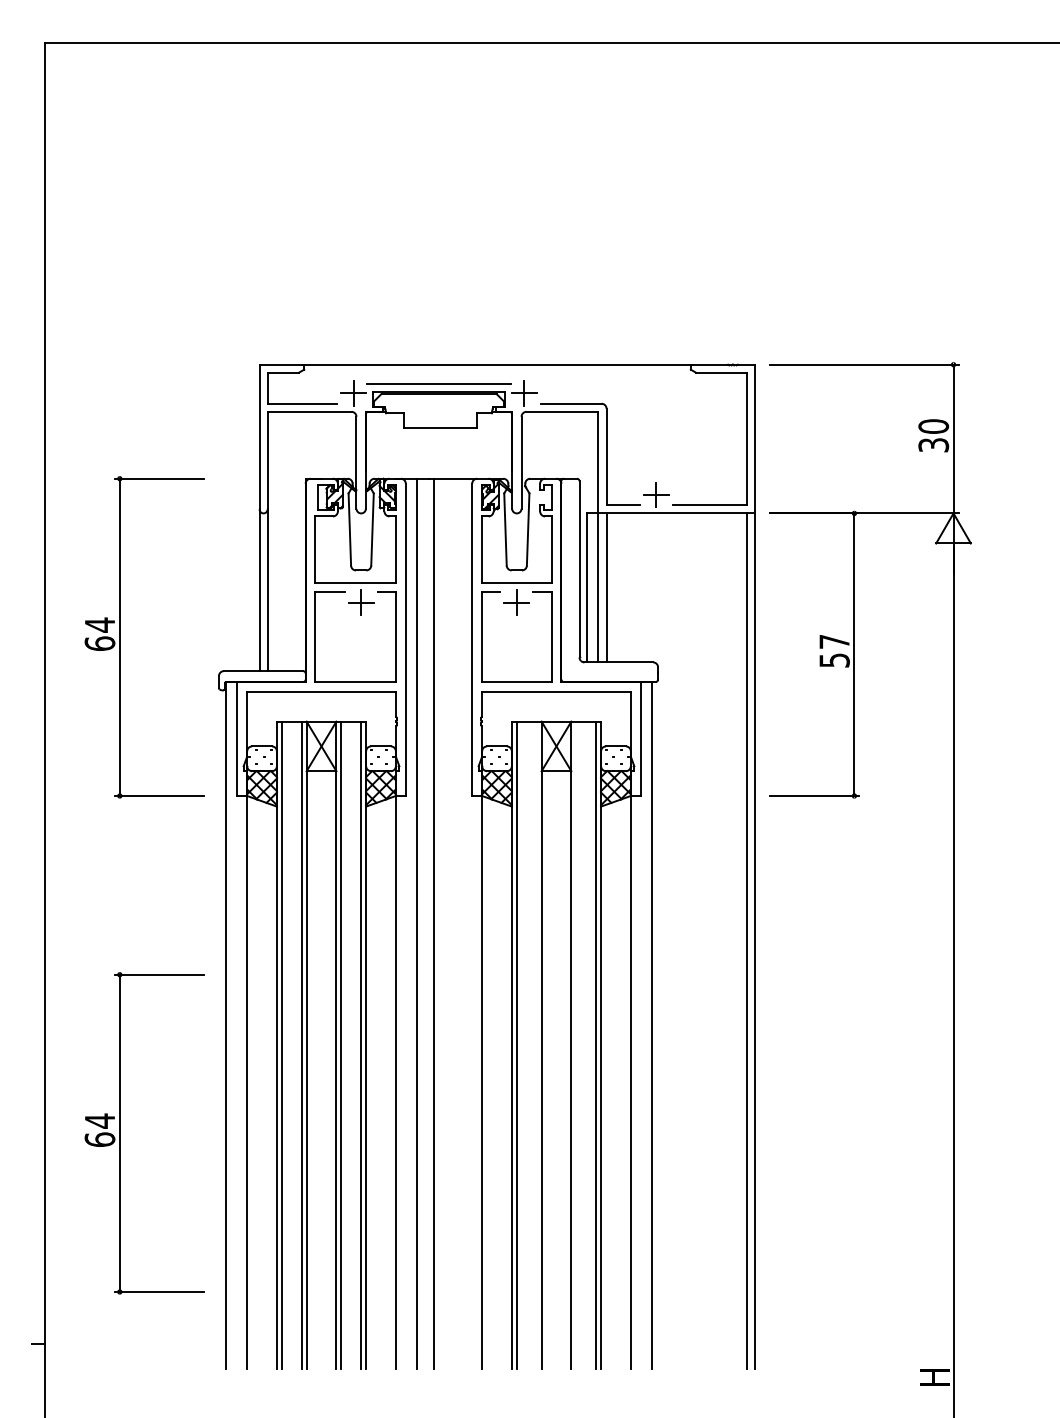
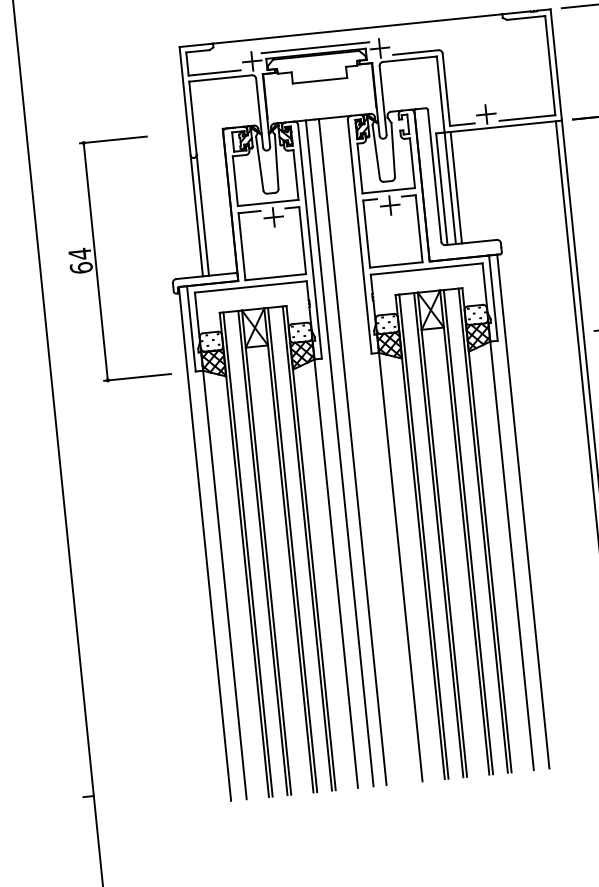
line: (536, 1044) -> (438, 534), added
line: (576, 1044) -> (468, 531), added
part: (120, 1133) -> (134, 633), removed

